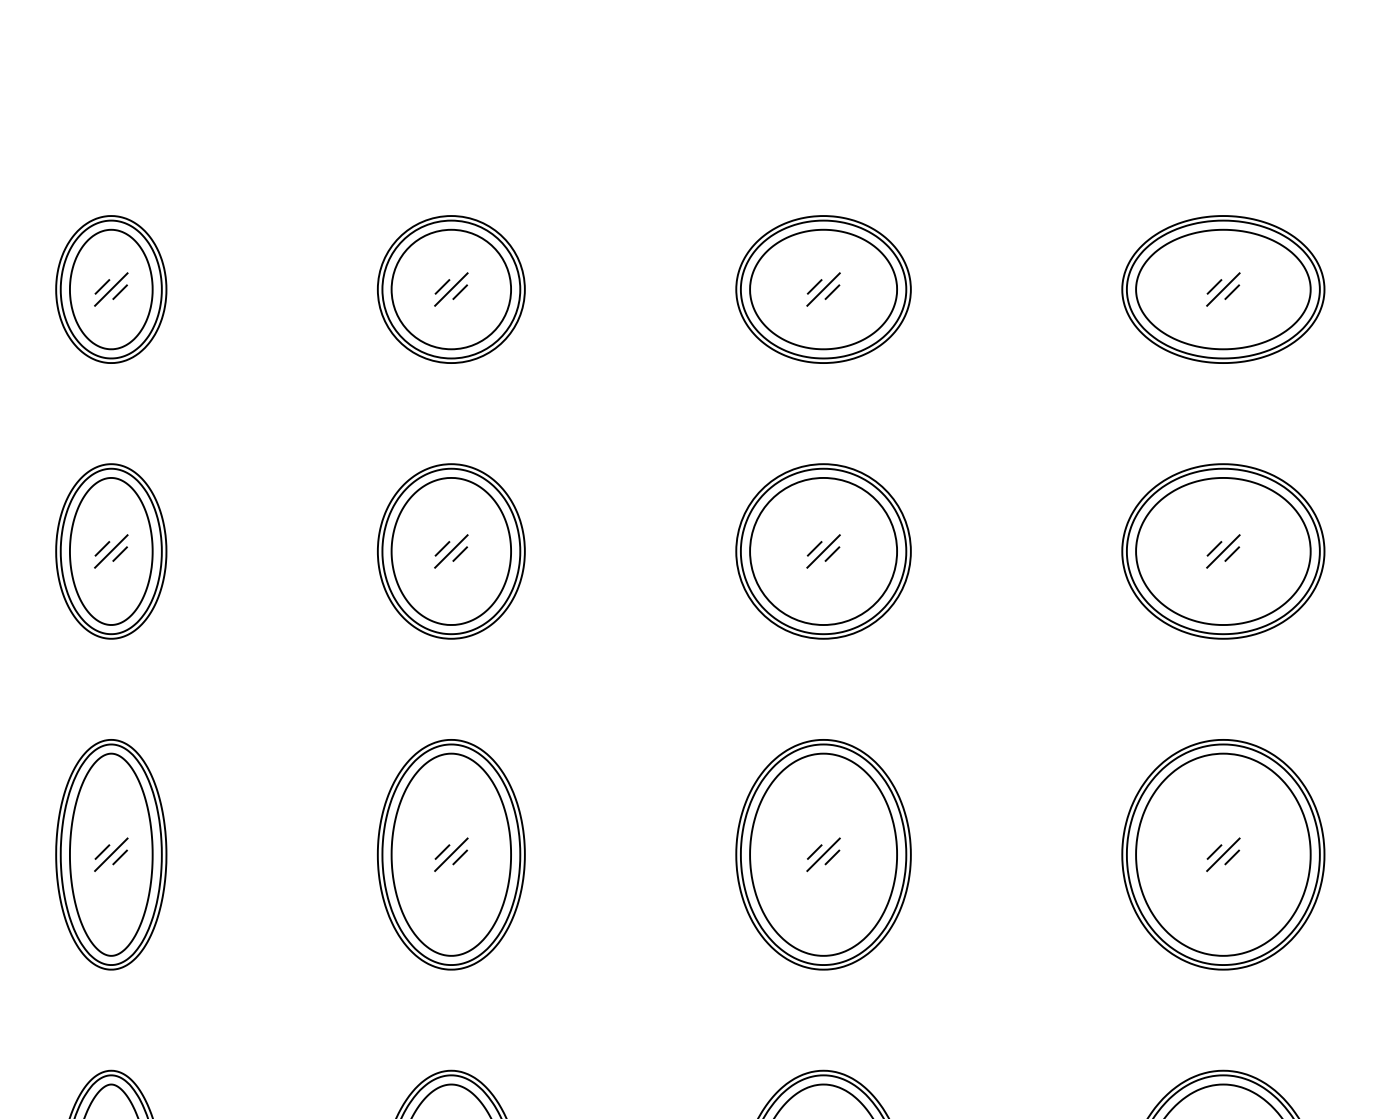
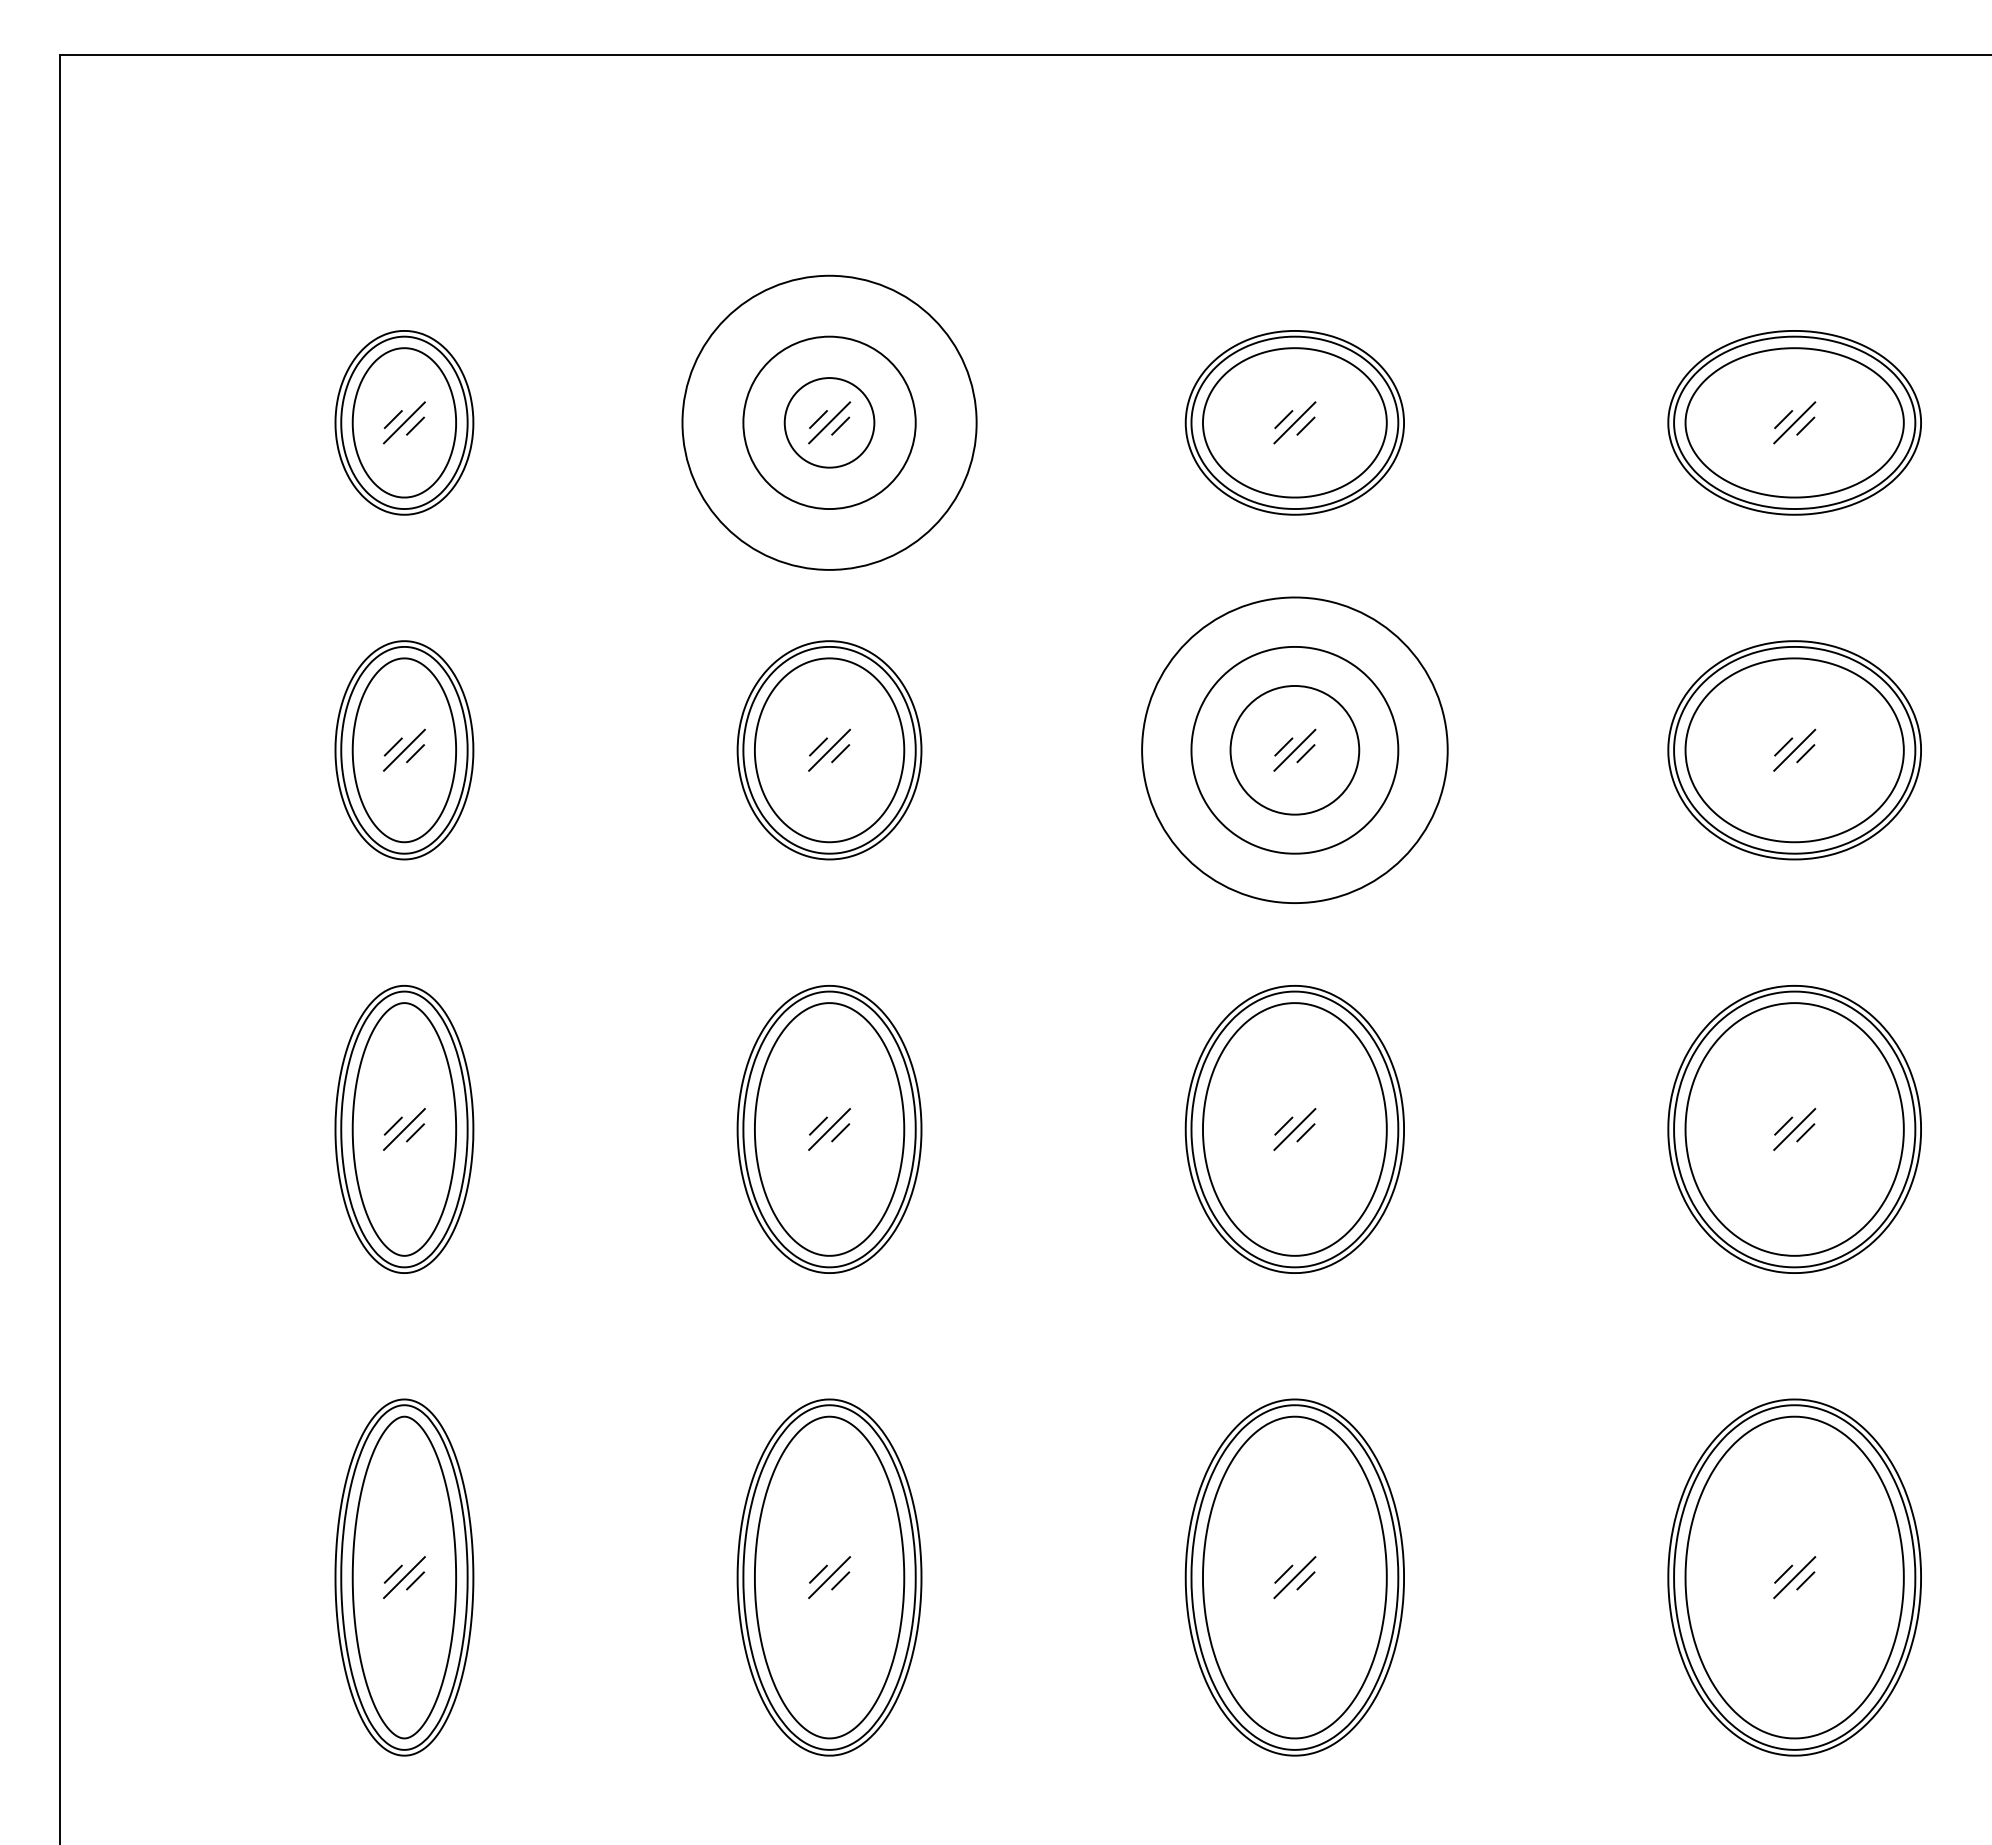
circle: (451, 289) -> (829, 422), size x0.6
circle: (451, 289) -> (829, 422), size x1.6
circle: (823, 551) -> (1294, 750), size x0.7
circle: (823, 551) -> (1294, 750), size x1.4

